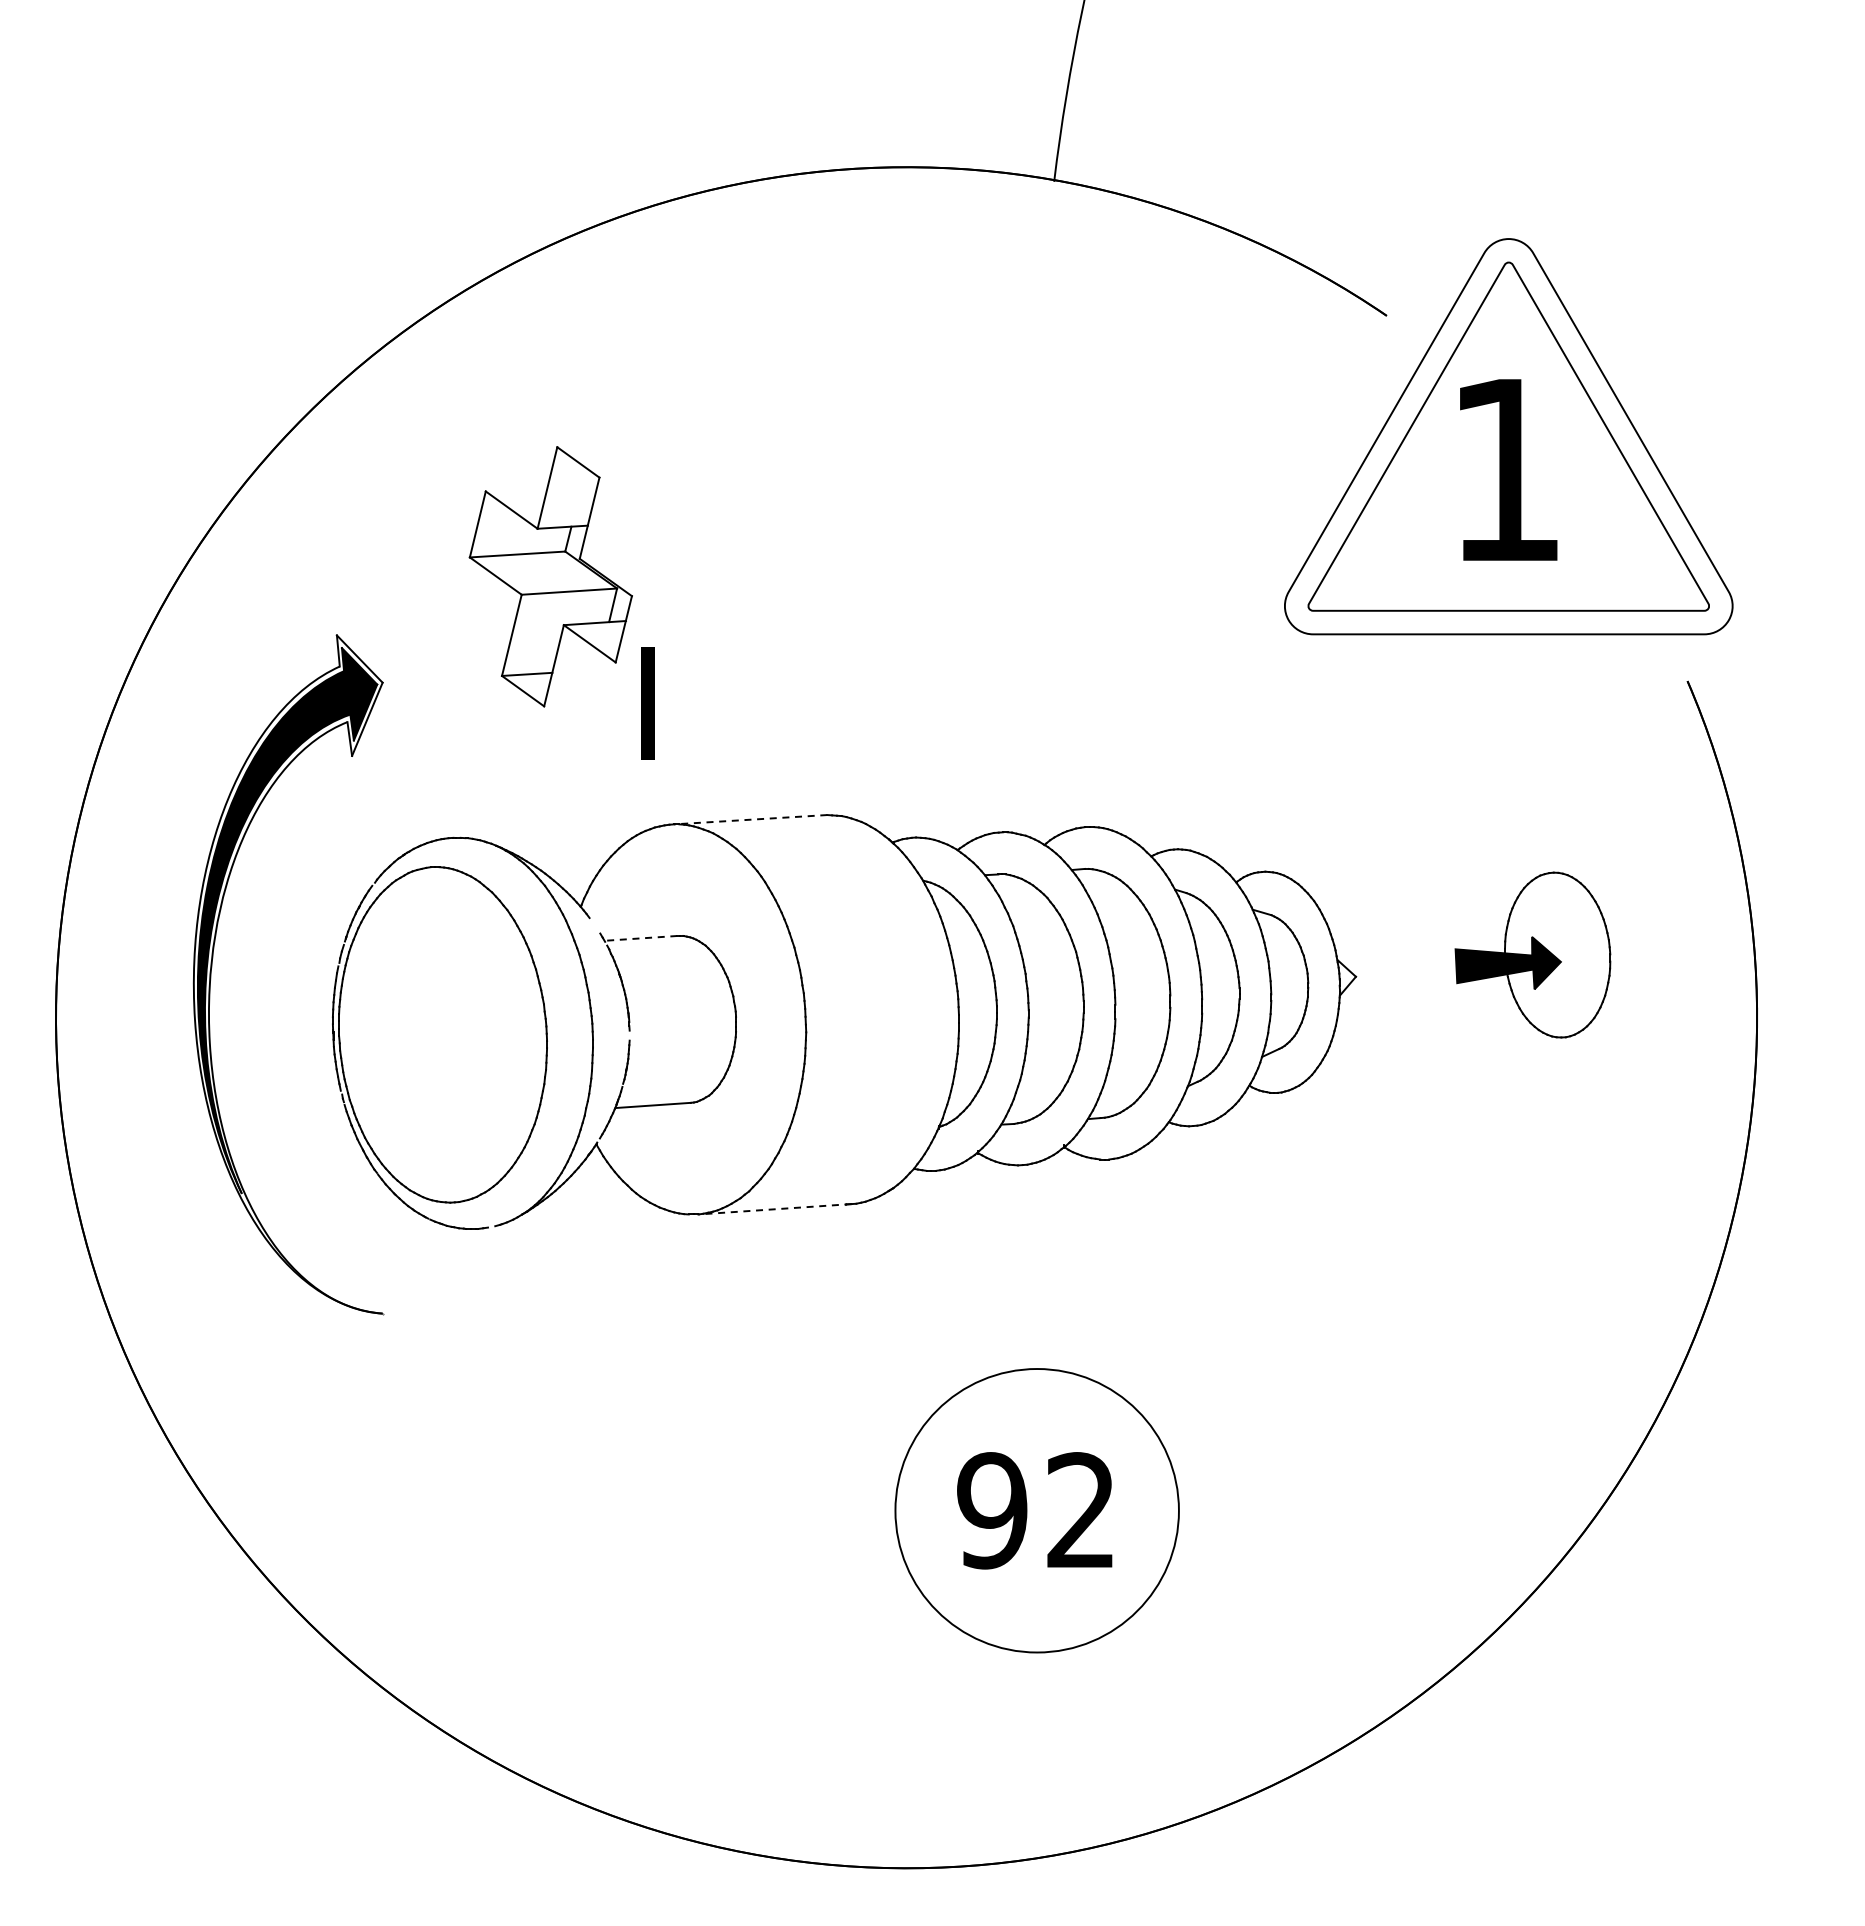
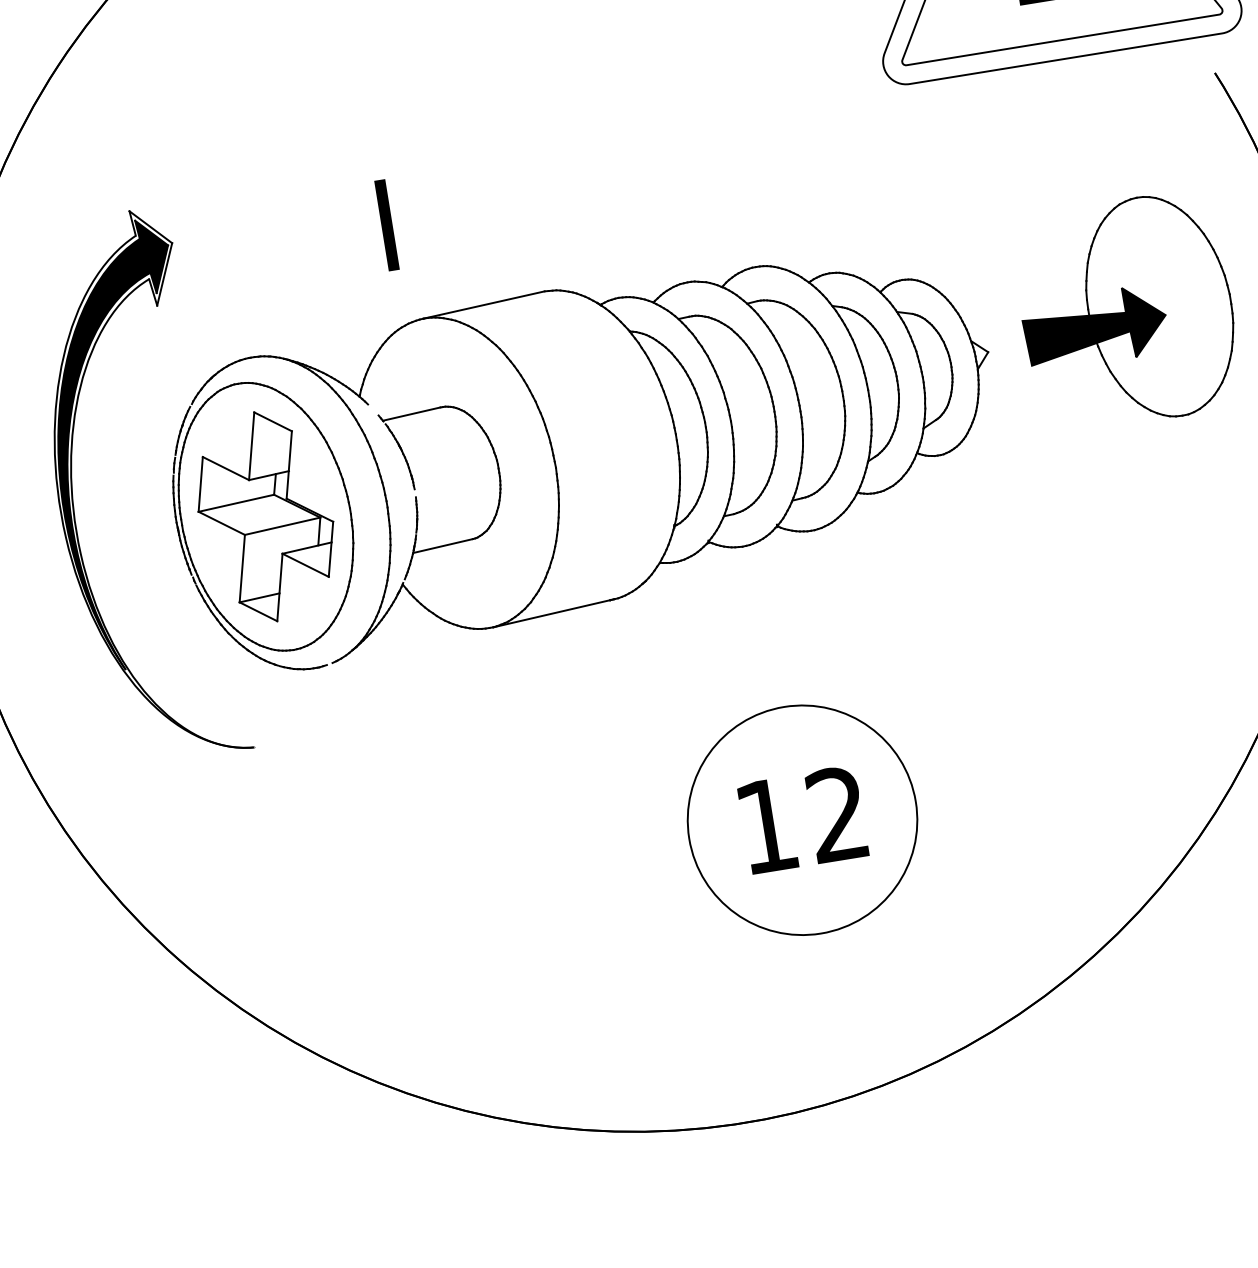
part: (550, 576) -> (265, 516), moved
line: (750, 819) -> (483, 304), dashed -> solid
line: (640, 938) -> (411, 414), dashed -> solid
part: (1532, 954) -> (1126, 311), size x1.67
line: (774, 1209) -> (553, 613), dashed -> solid
text: (992, 1510) -> (766, 825), 92 -> 12

